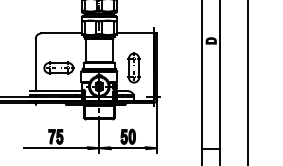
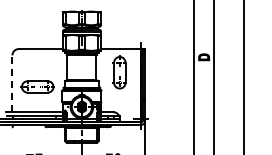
line: (35, 64) -> (12, 83), solid -> dashed
part: (133, 67) -> (119, 72), moved

